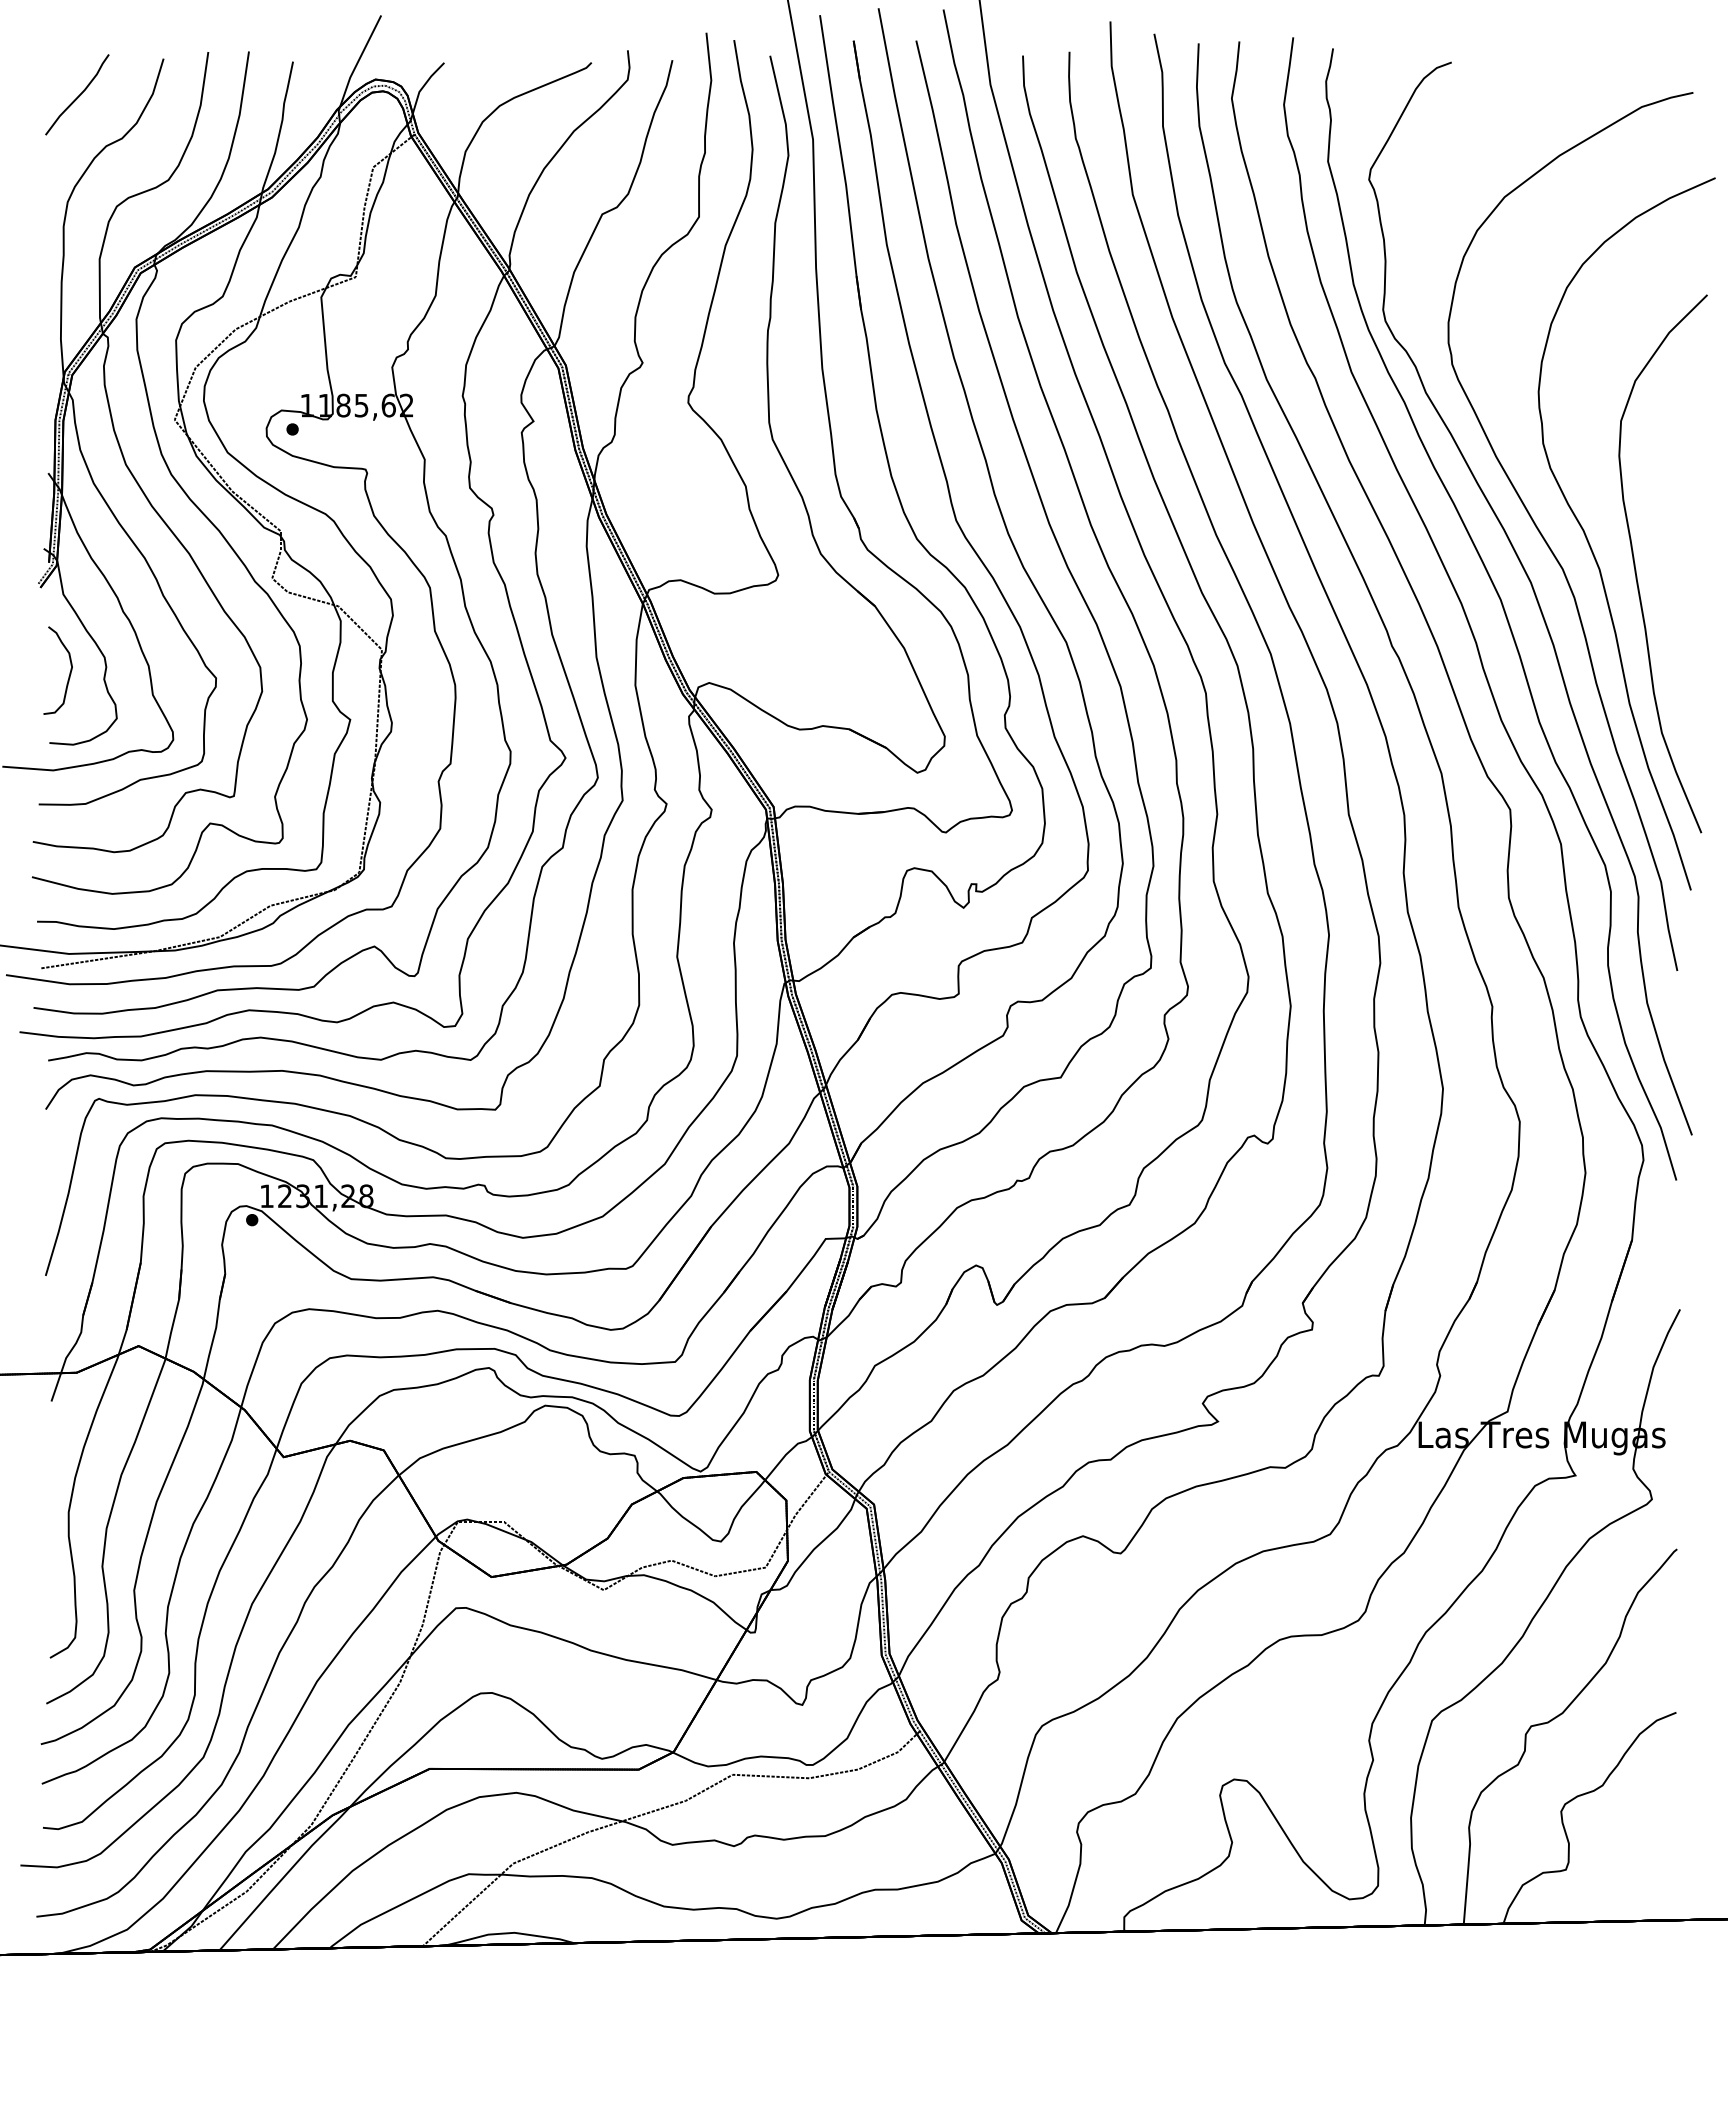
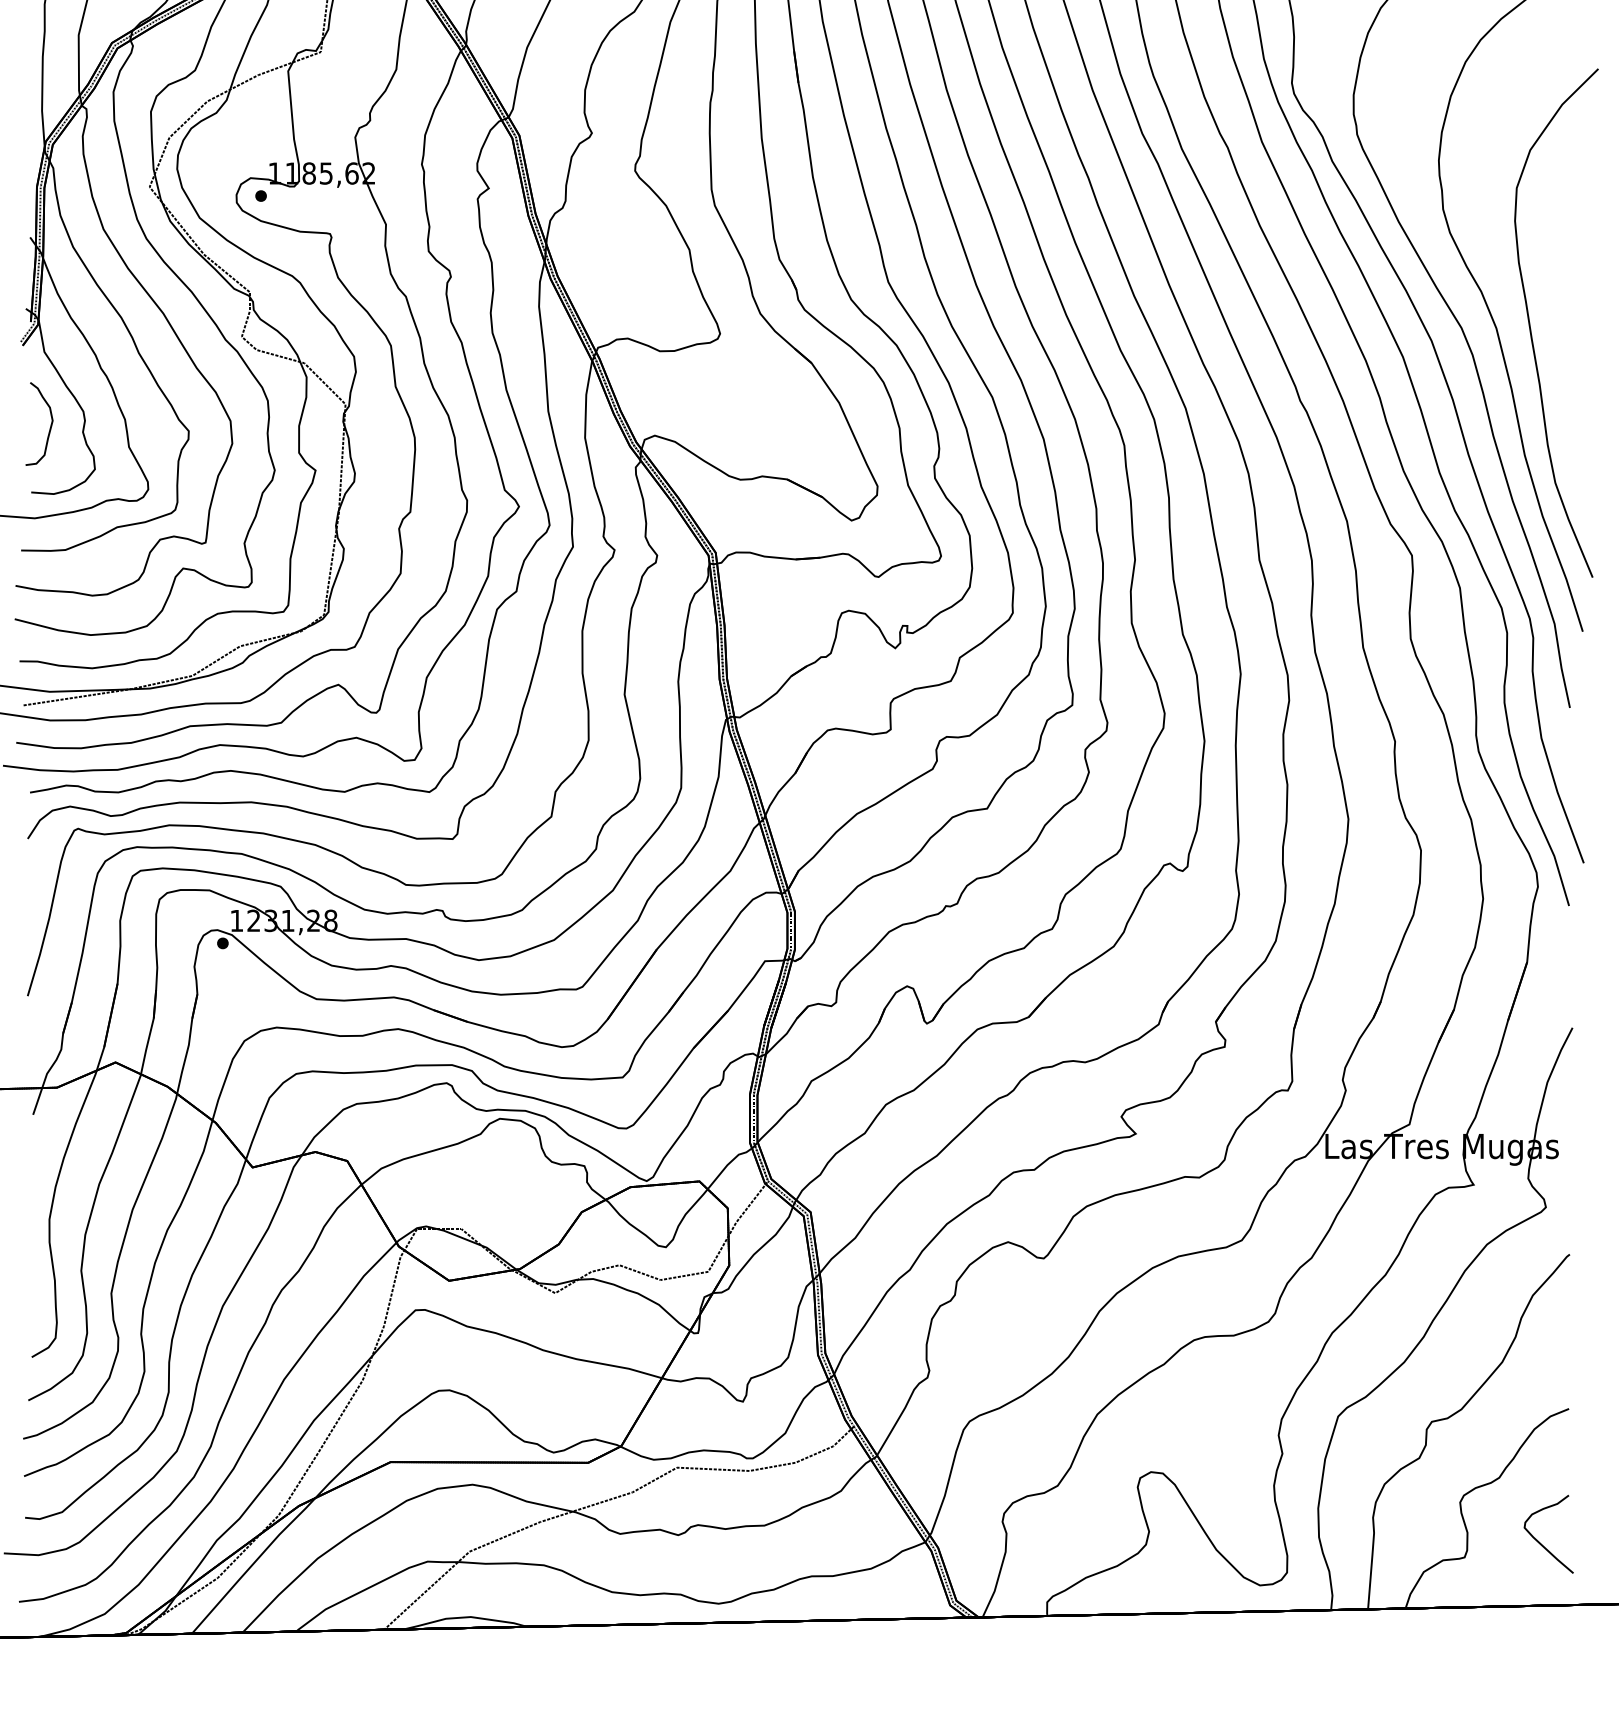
part: (1645, 1853) -> (1539, 1542), added

